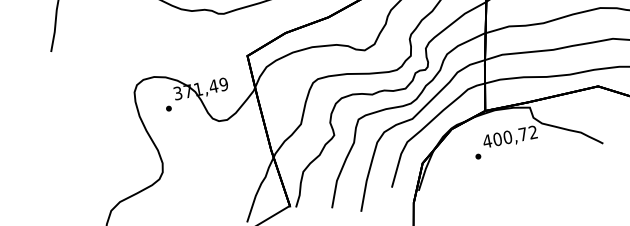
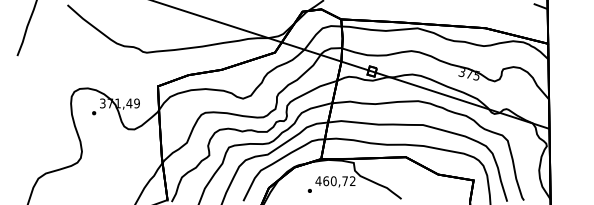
text: (497, 138) -> (326, 180), 400,72 -> 460,72

